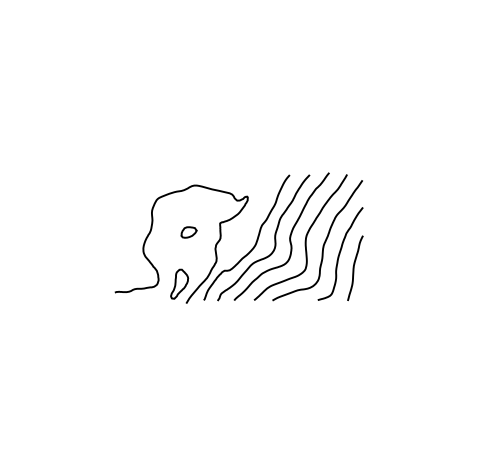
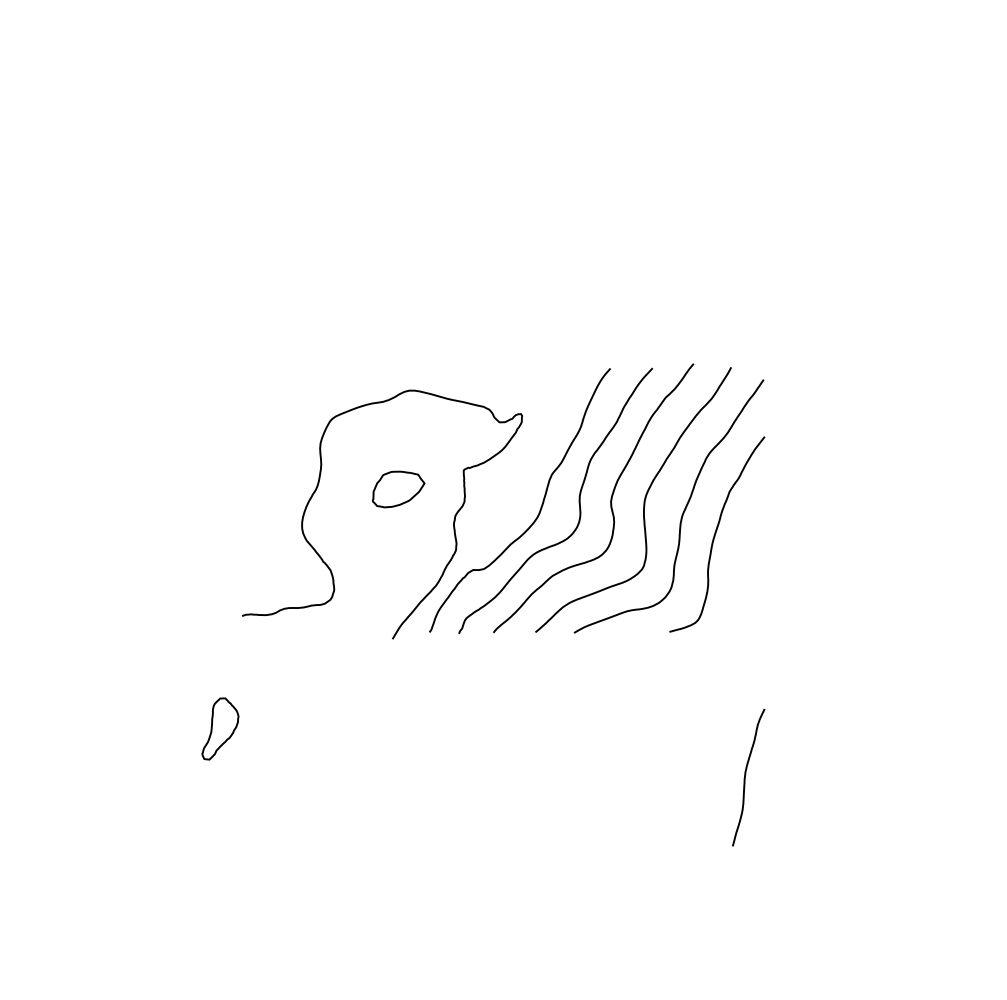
part: (188, 232) -> (397, 489), size x1.6
curve: (354, 267) -> (746, 775), moved
part: (179, 283) -> (220, 727), moved

